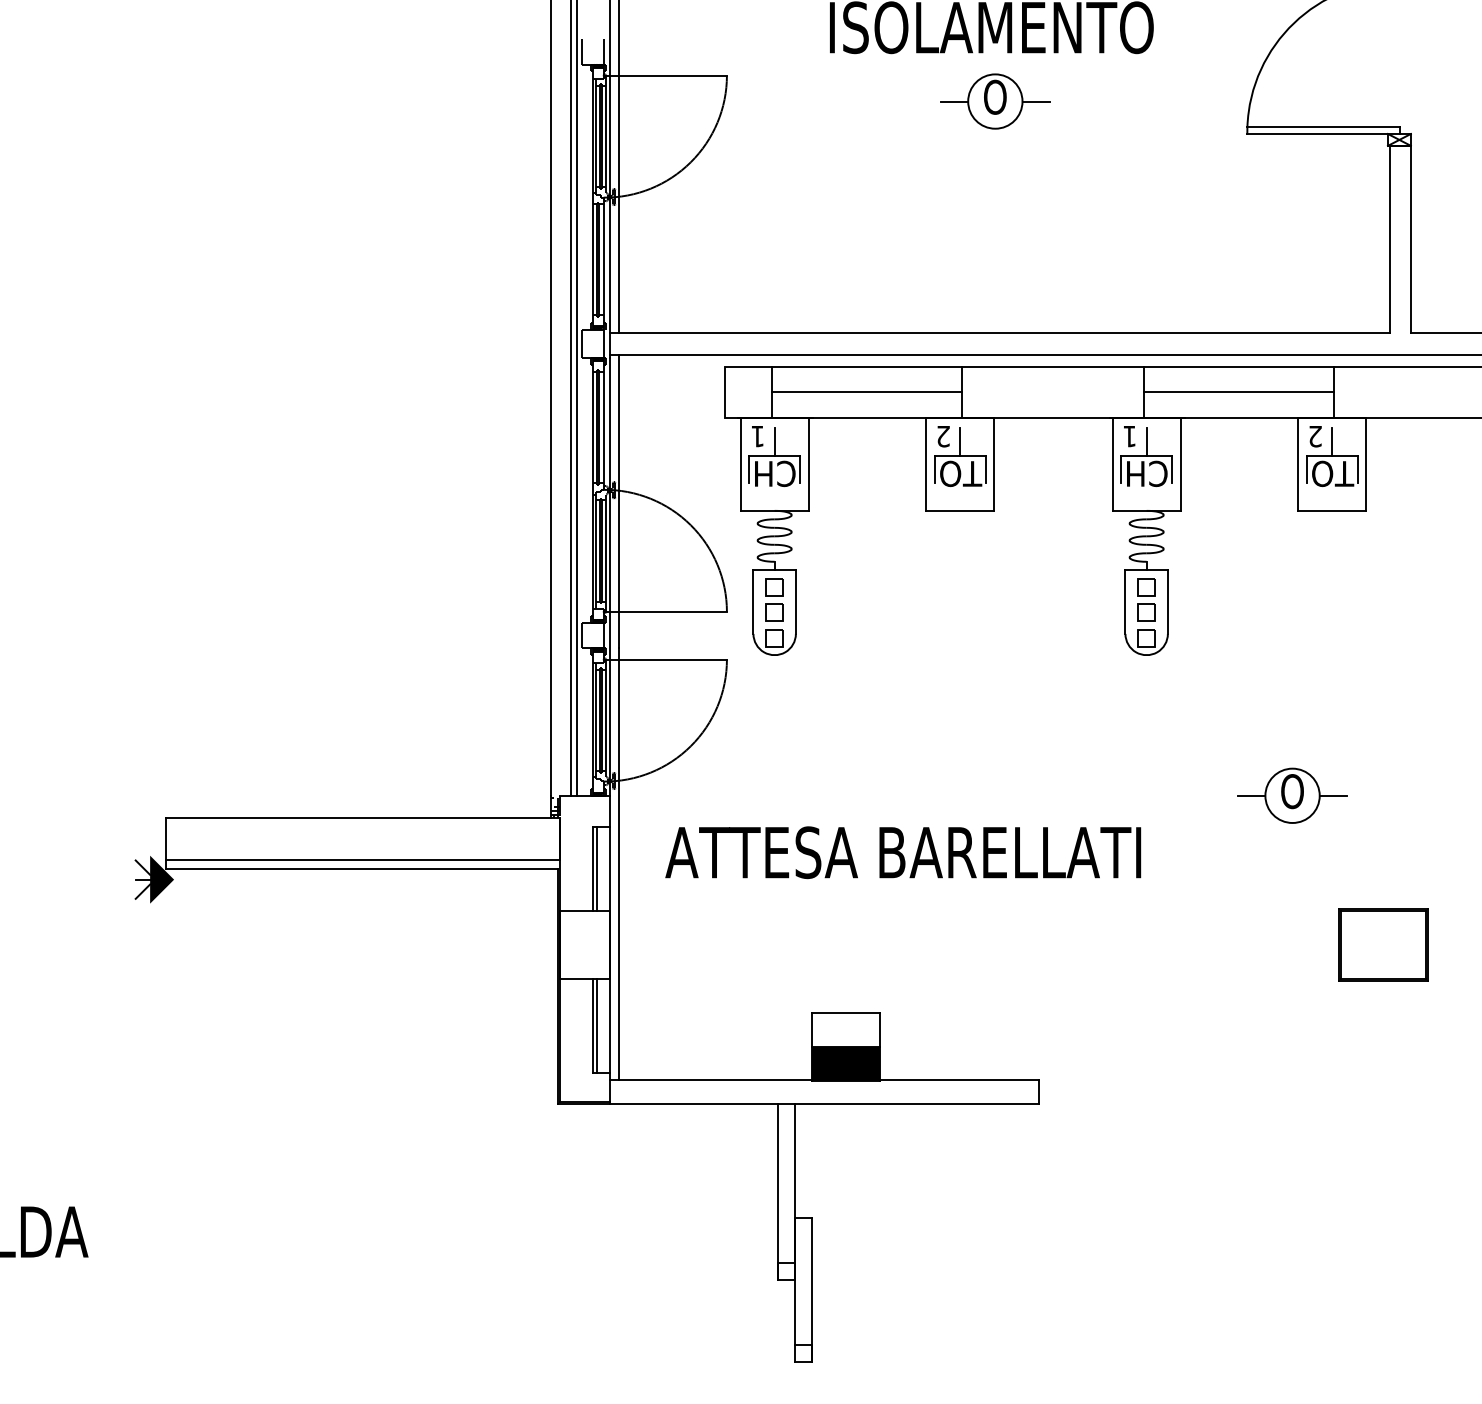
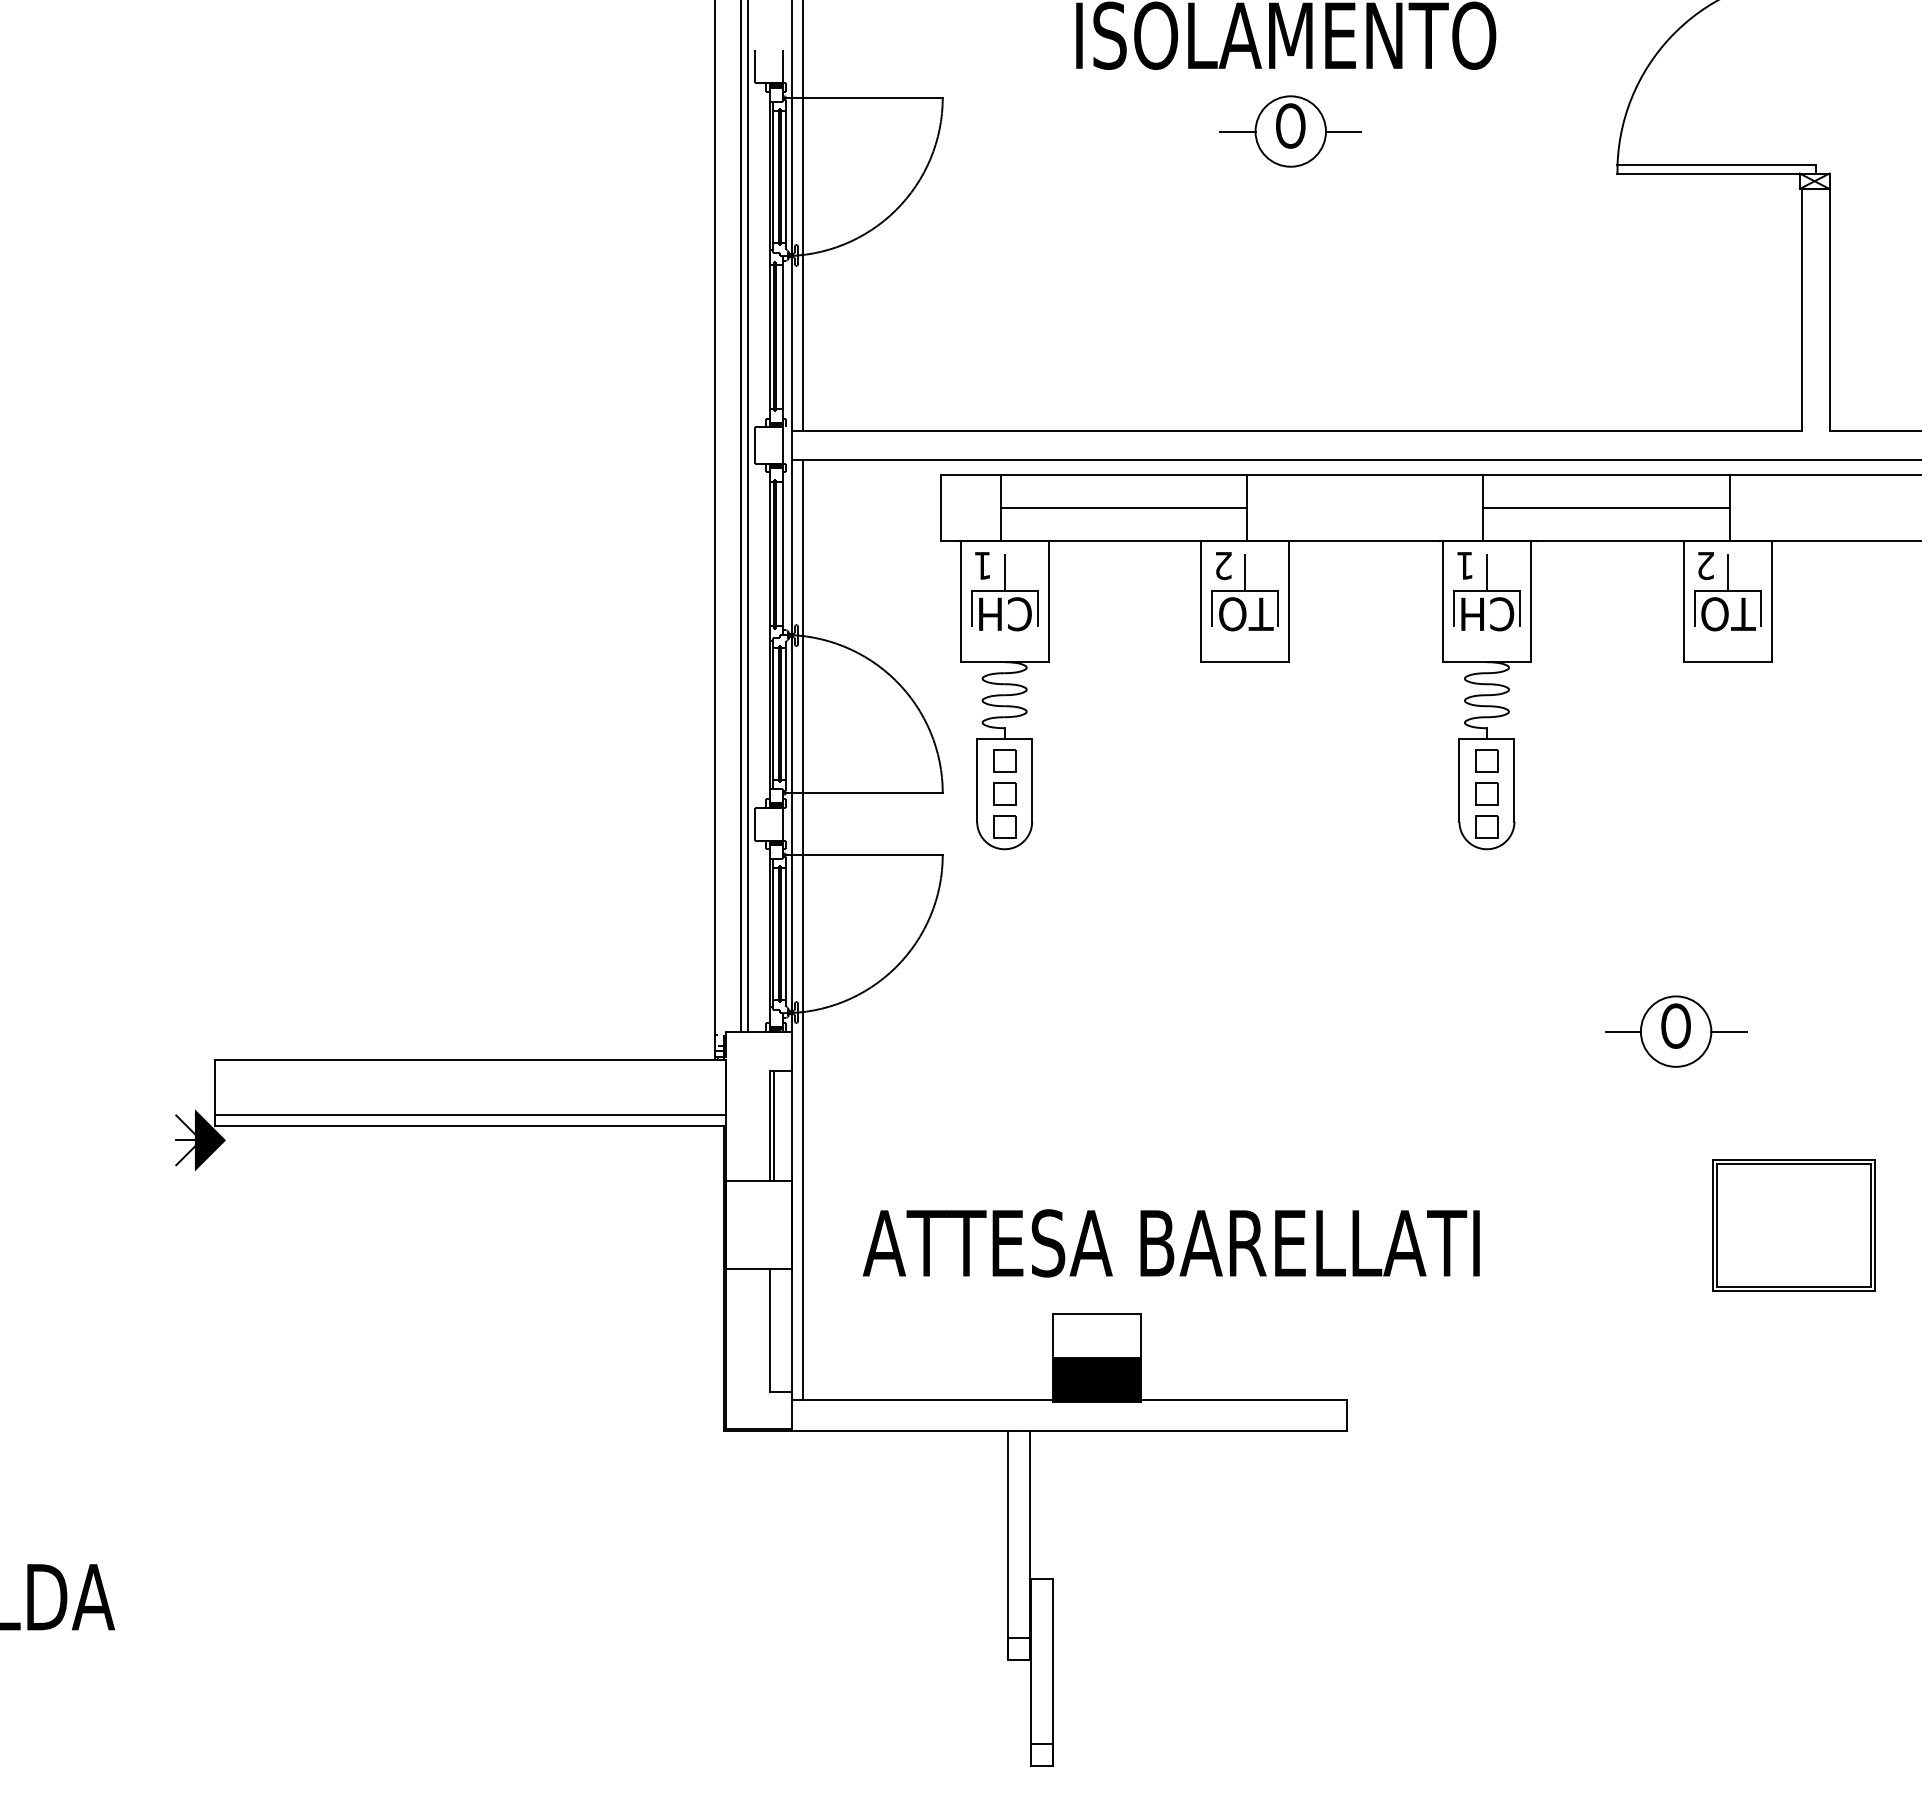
text: (903, 852) -> (1171, 1243), moved
part: (1383, 944) -> (1793, 1224), size x1.4
line: (597, 1026) -> (774, 1330), removed

